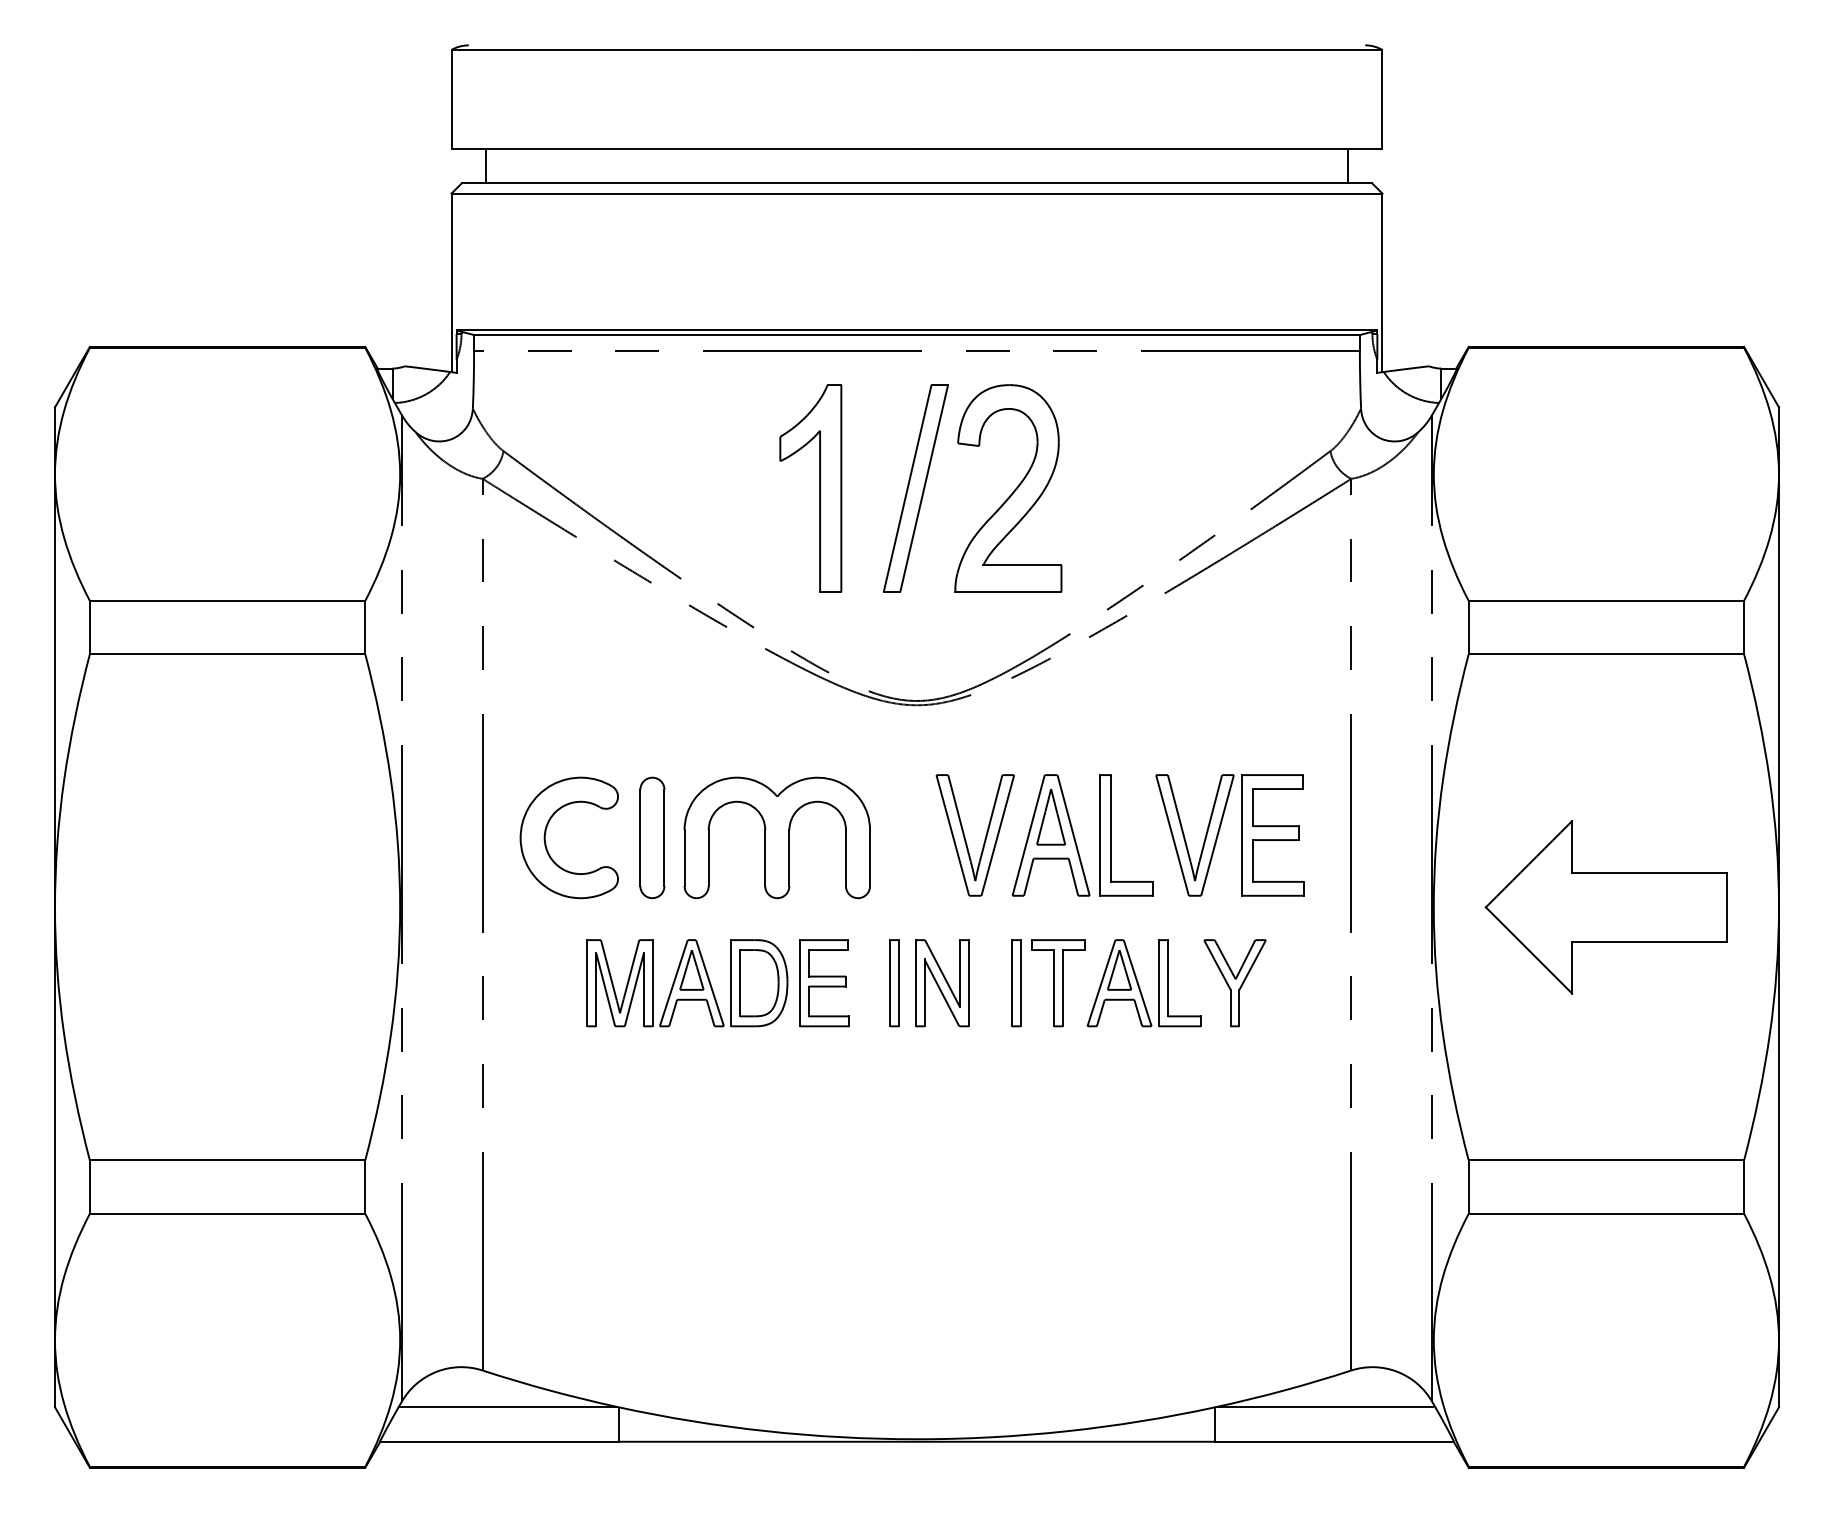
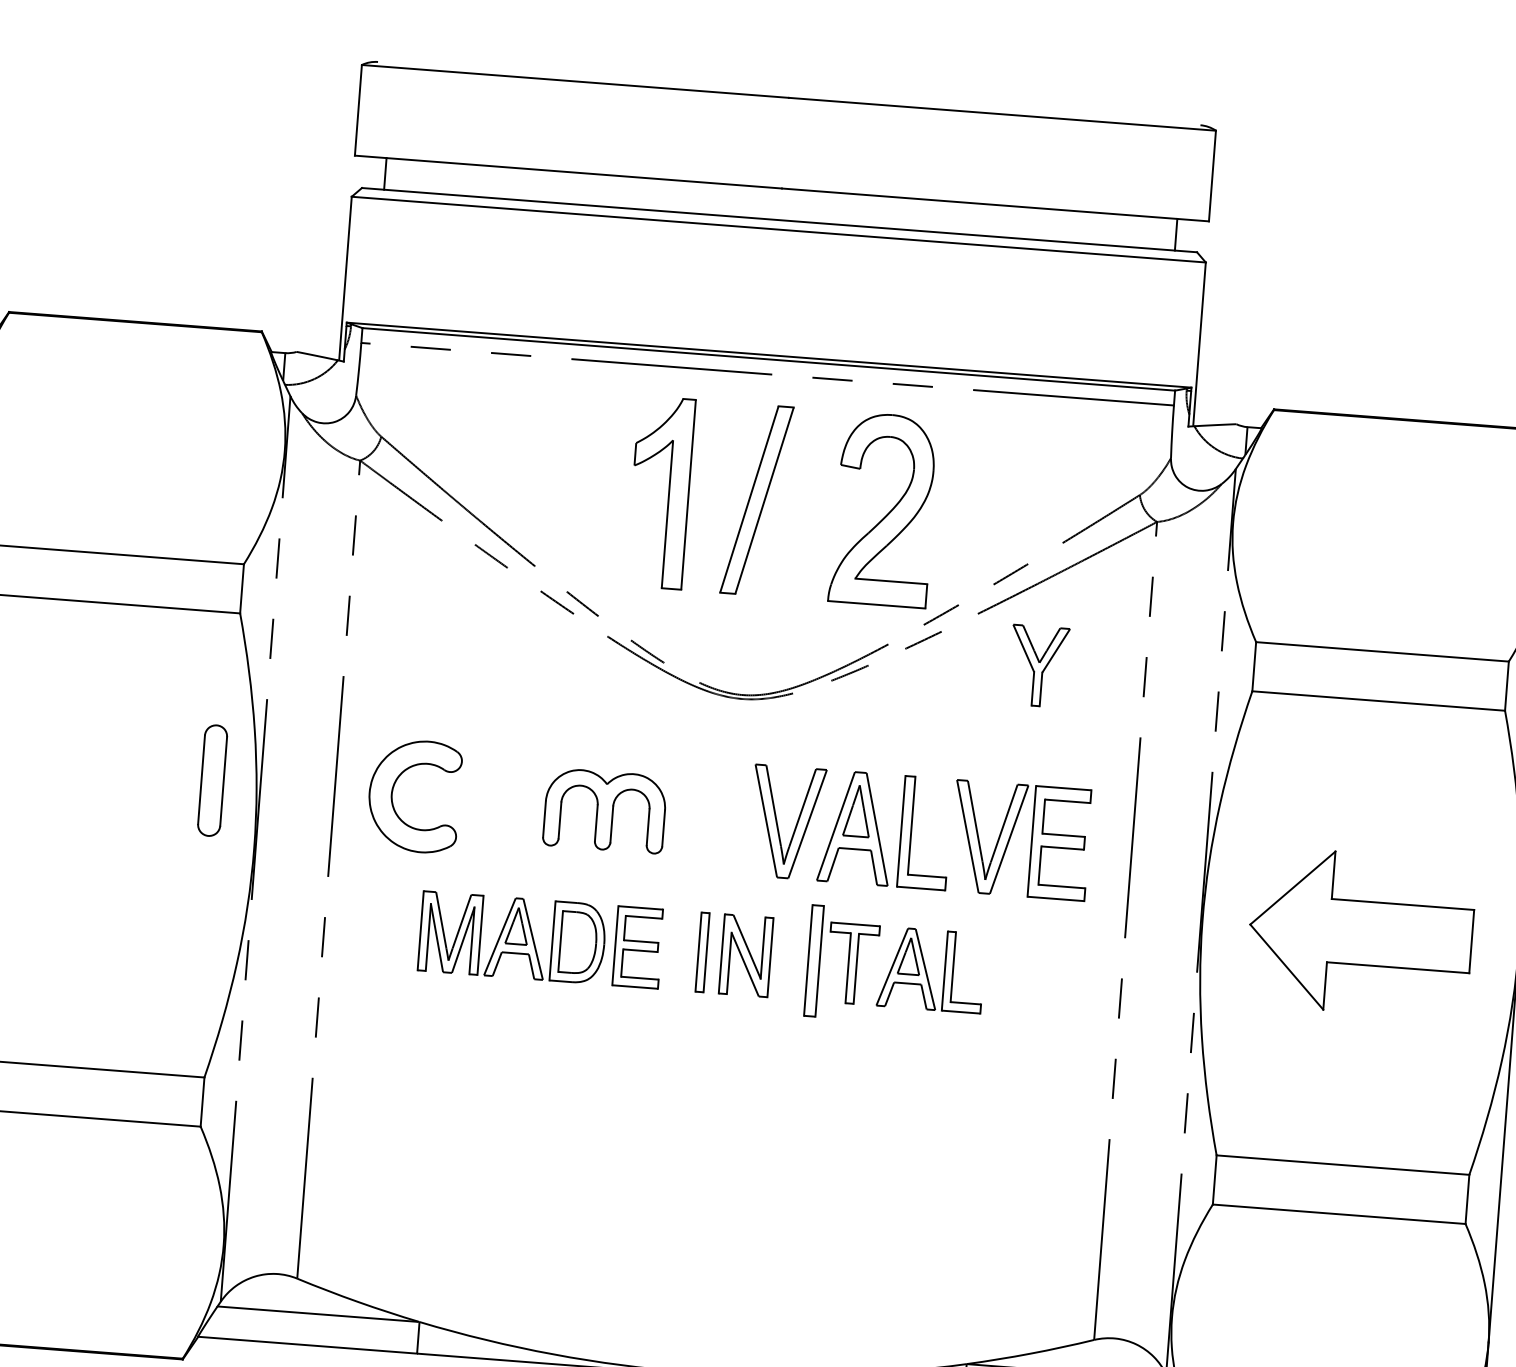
part: (1008, 488) -> (884, 509), moved
part: (652, 837) -> (212, 780), moved
part: (776, 837) -> (604, 810), size x0.7
part: (1016, 983) -> (814, 961), size x1.4
part: (1234, 983) -> (1038, 666), moved

